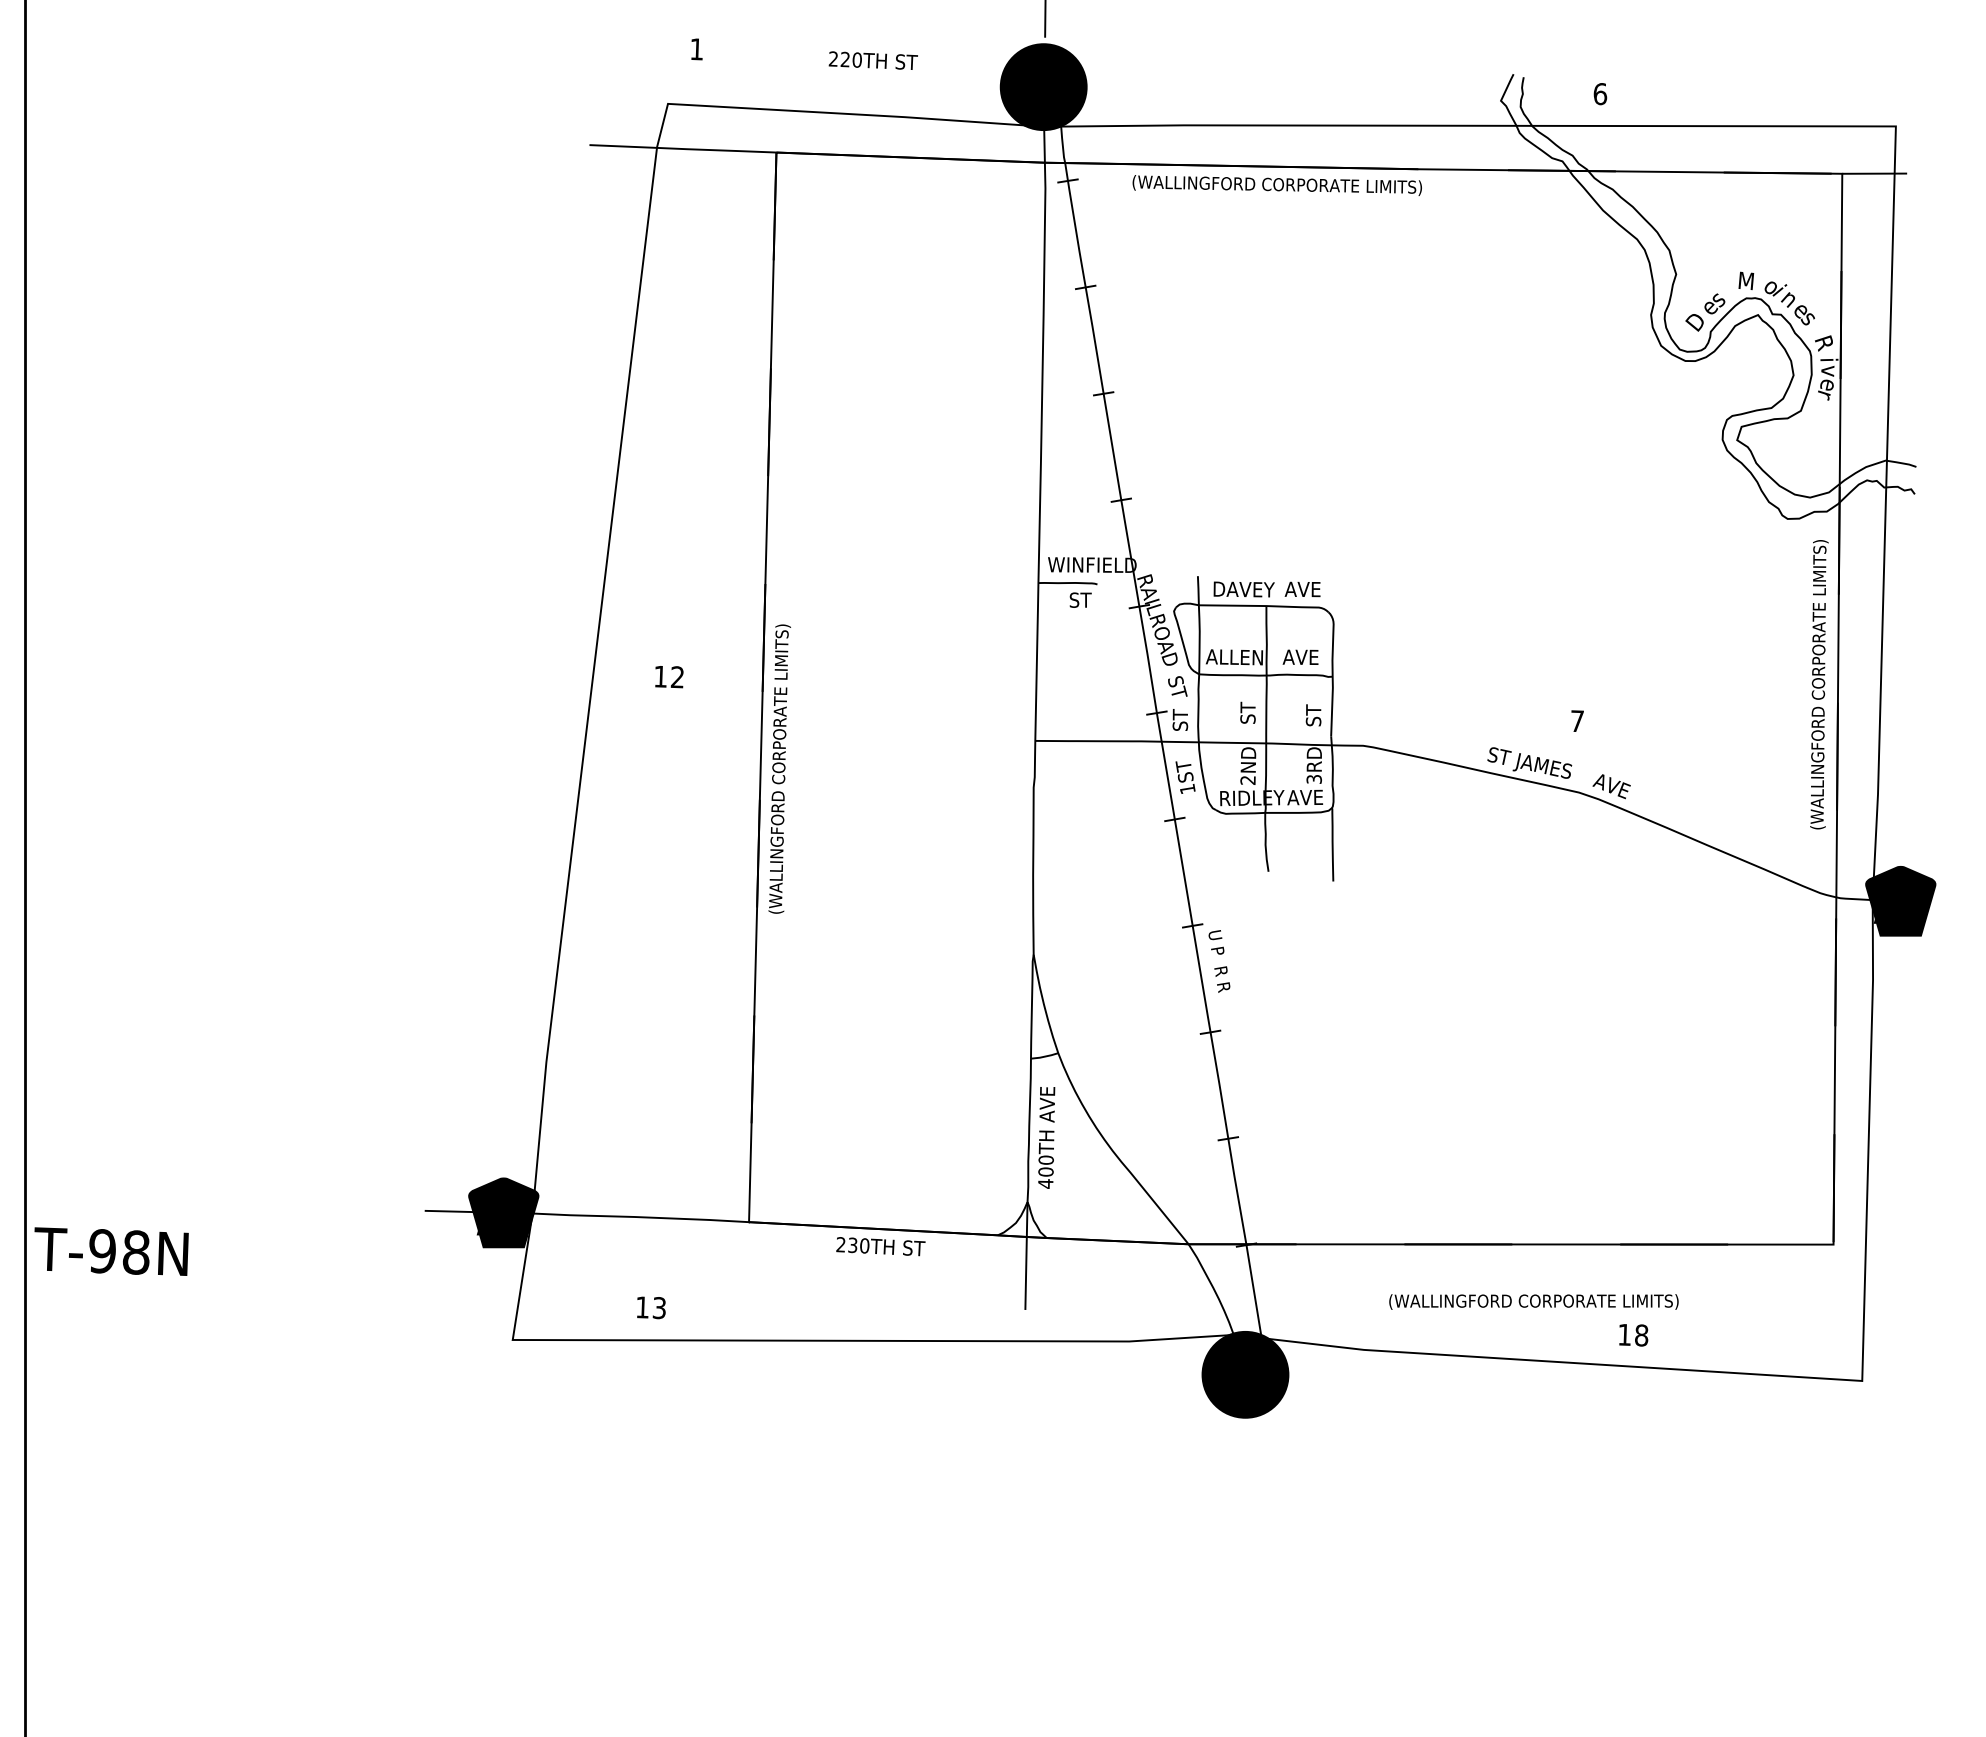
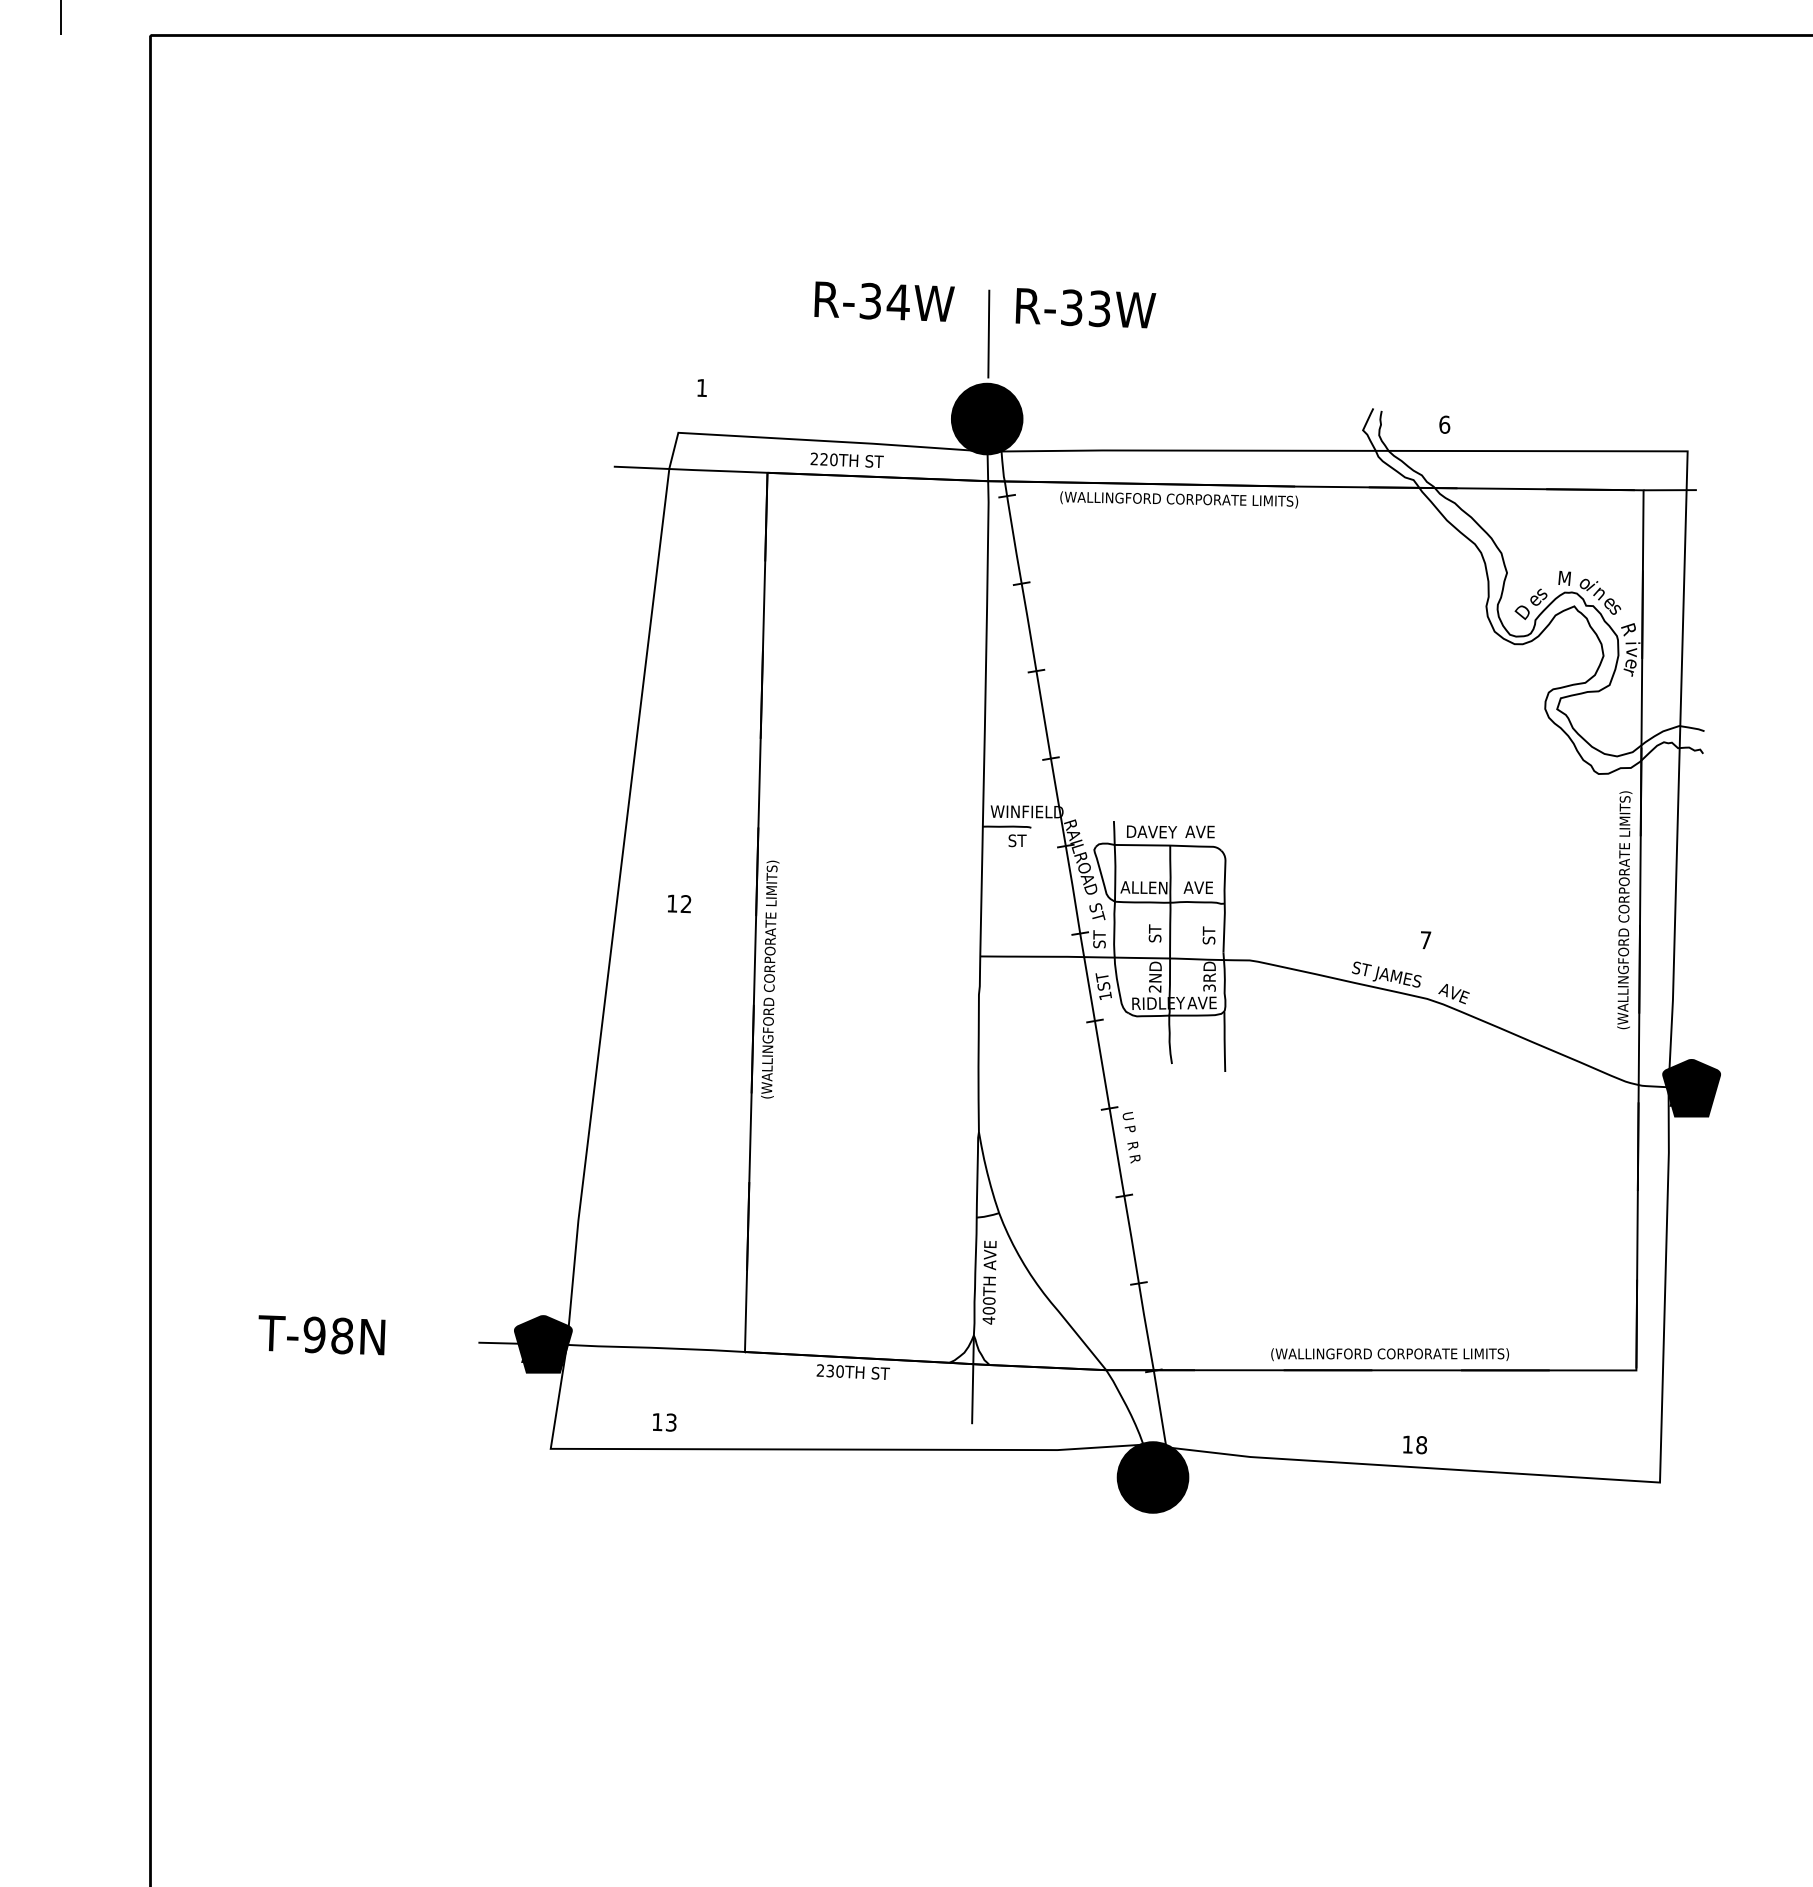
text: (872, 59) -> (846, 459), moved
text: (110, 1251) -> (321, 1335), moved
text: (1534, 1301) -> (1390, 1354), moved
text: (1632, 1334) -> (1414, 1444), moved

